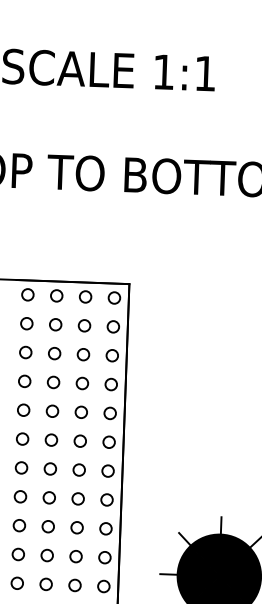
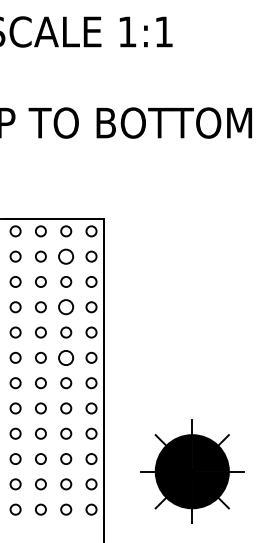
circle: (84, 325) -> (66, 256), size x1.4
circle: (82, 383) -> (66, 307), size x1.4
circle: (80, 440) -> (66, 357), size x1.4

